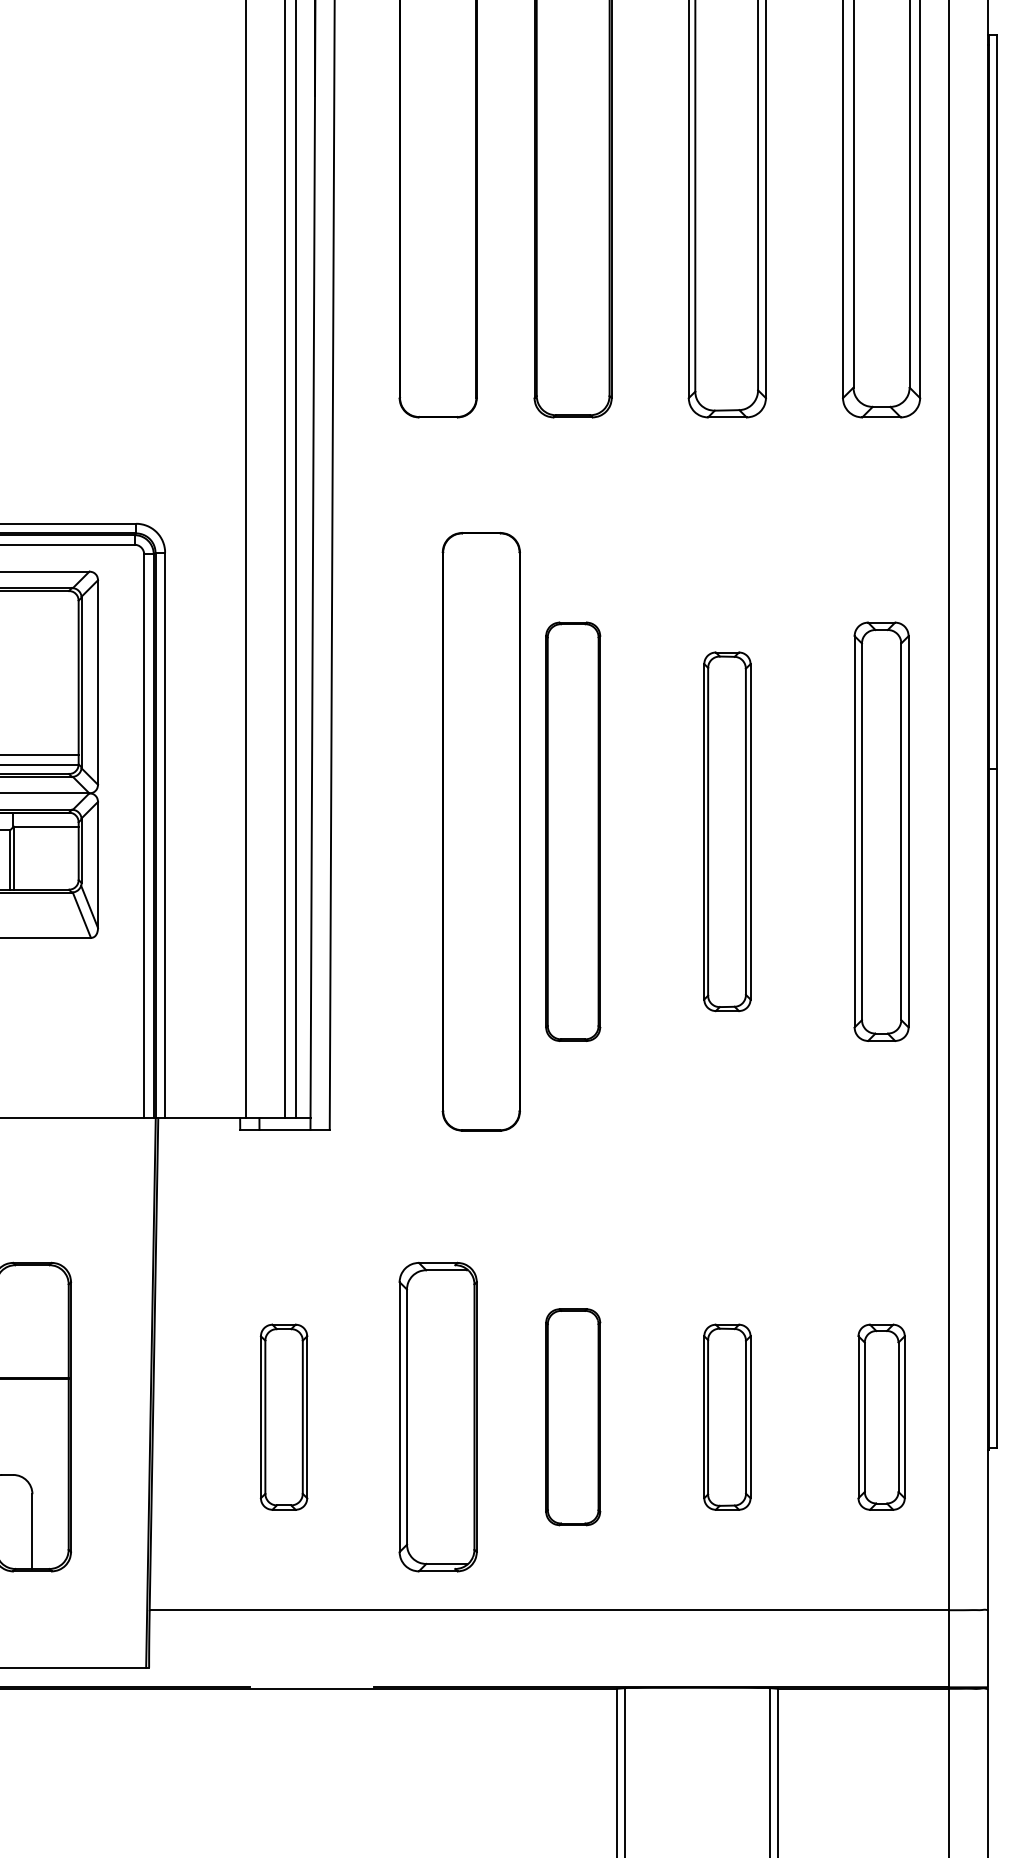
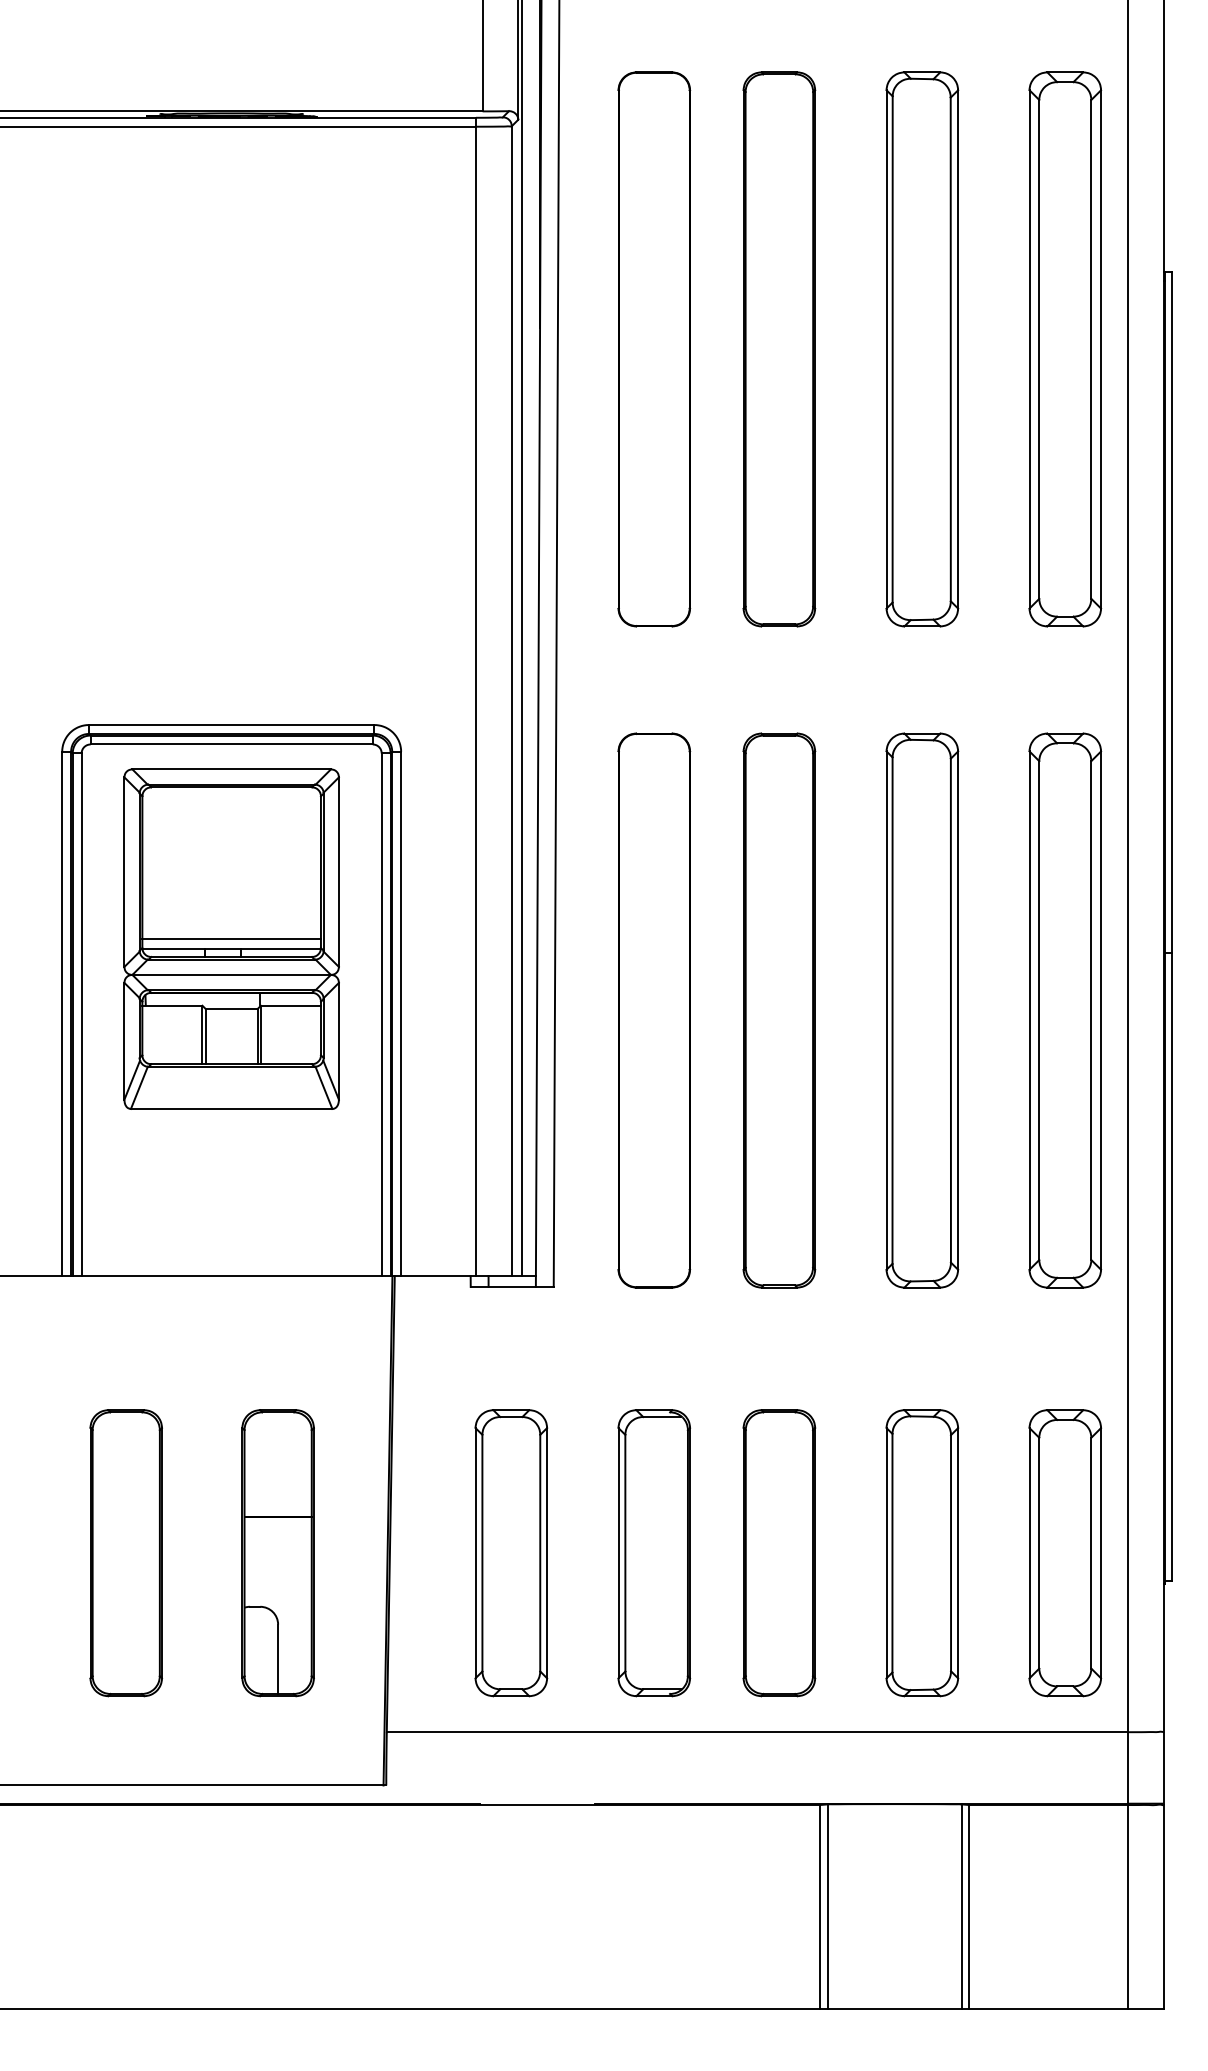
part: (481, 831) -> (654, 1010), moved
part: (573, 831) -> (779, 1010), size x1.43
part: (727, 831) -> (922, 1010), size x1.67
part: (881, 831) -> (1065, 1010), size x1.43
part: (284, 1417) -> (511, 1553), size x1.67
part: (573, 1417) -> (779, 1553), size x1.43
part: (727, 1417) -> (922, 1553), size x1.67
part: (881, 1417) -> (1065, 1553), size x1.67

